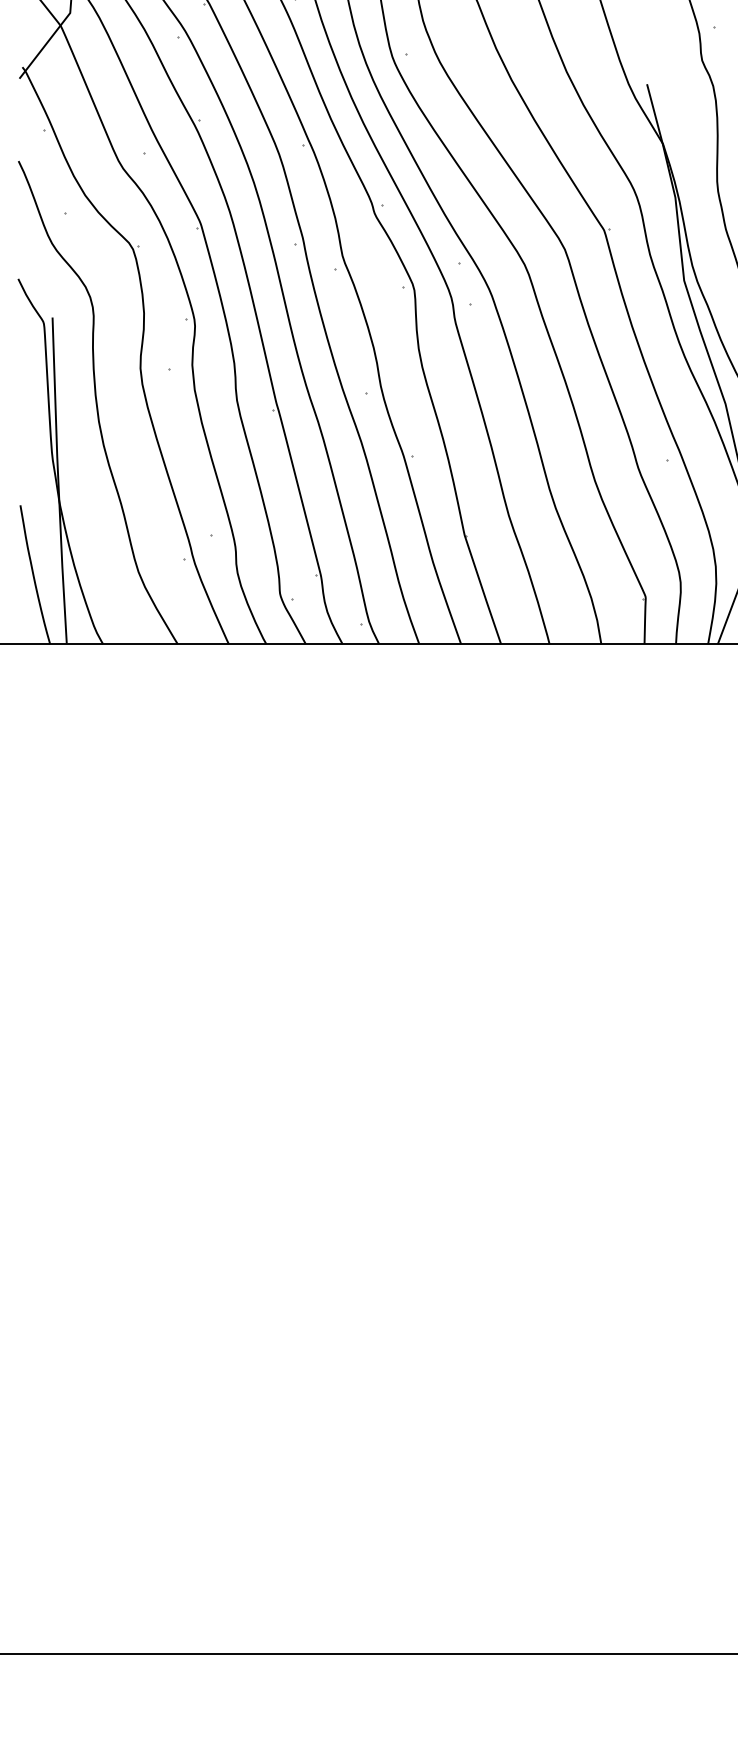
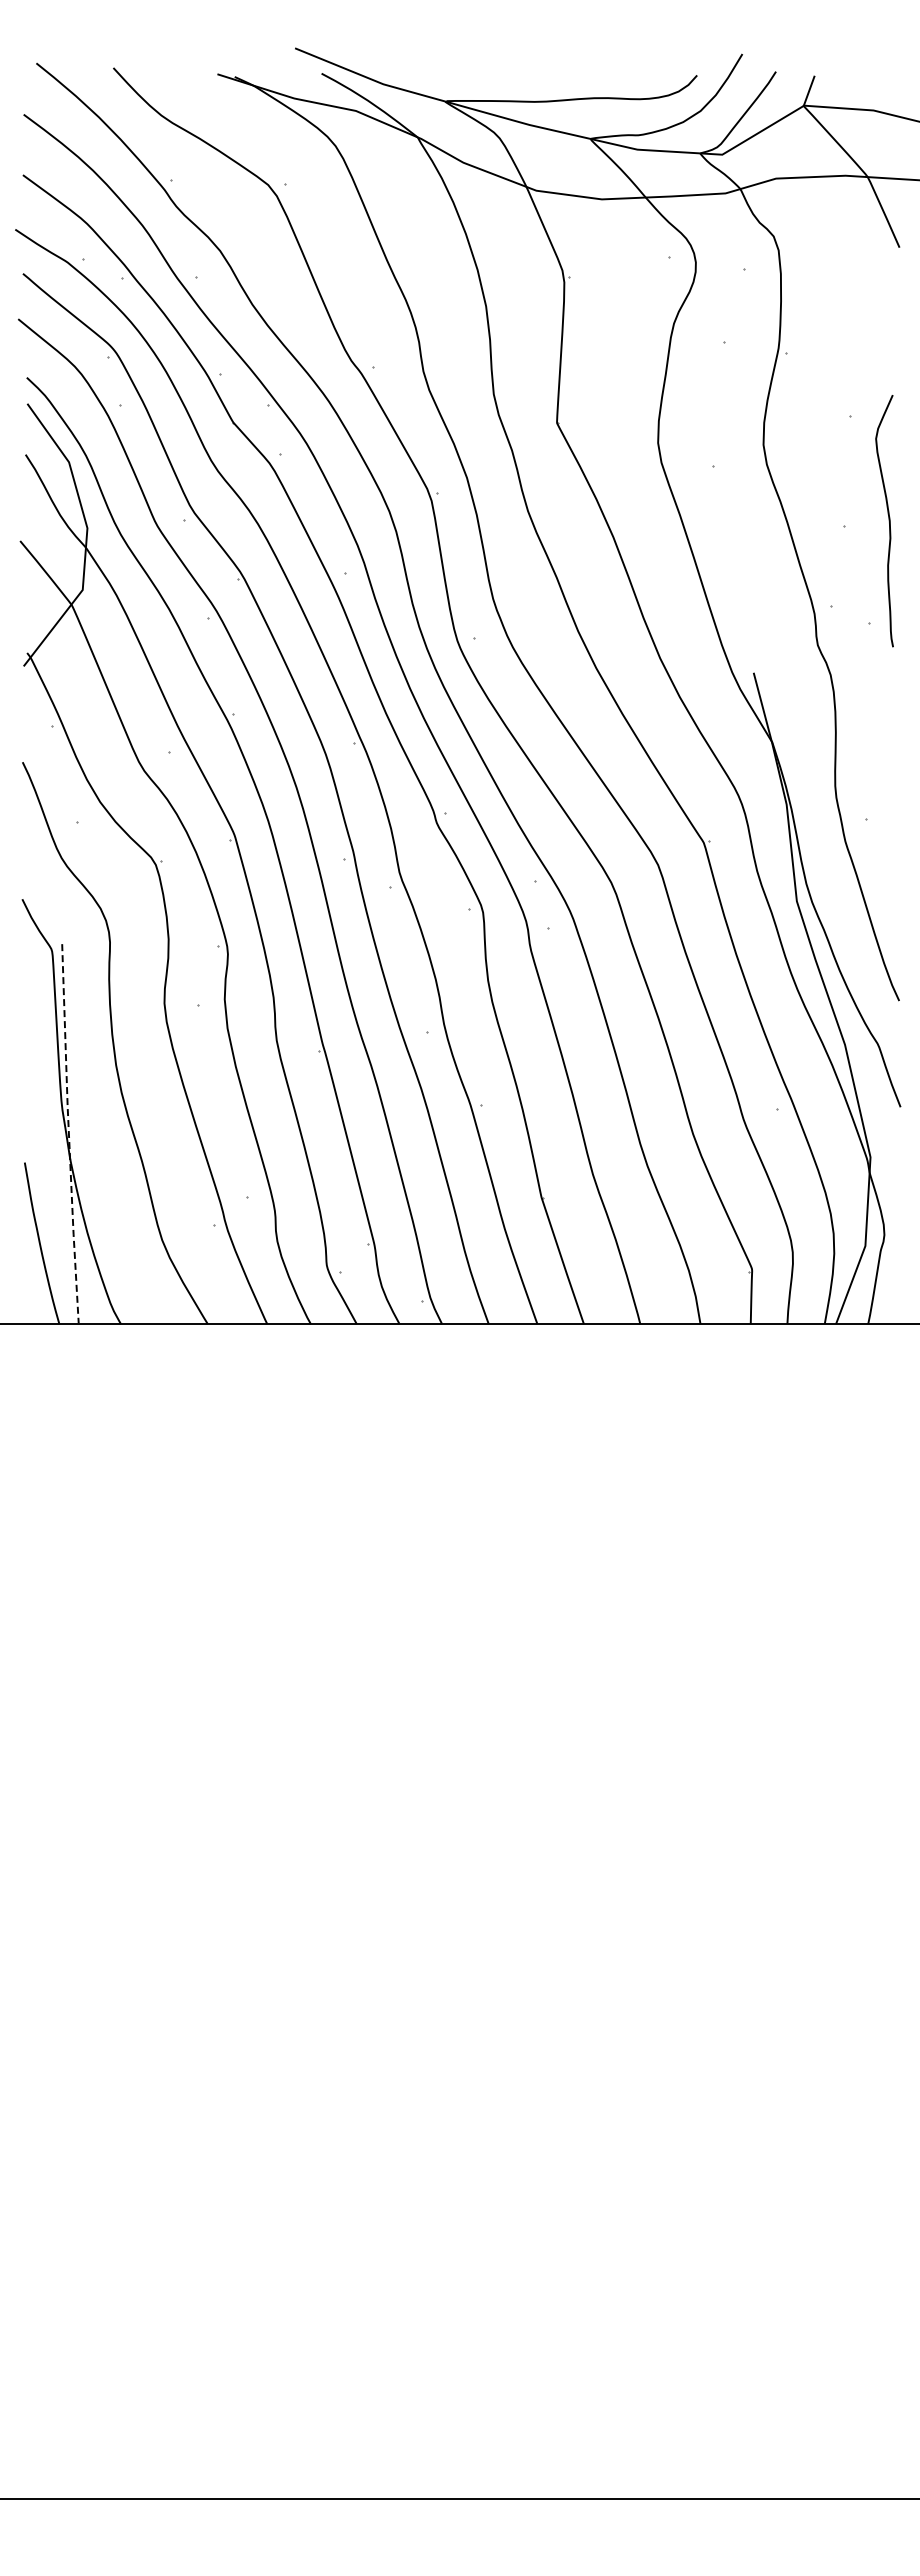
line: (57, 481) -> (68, 1134), solid -> dashed

